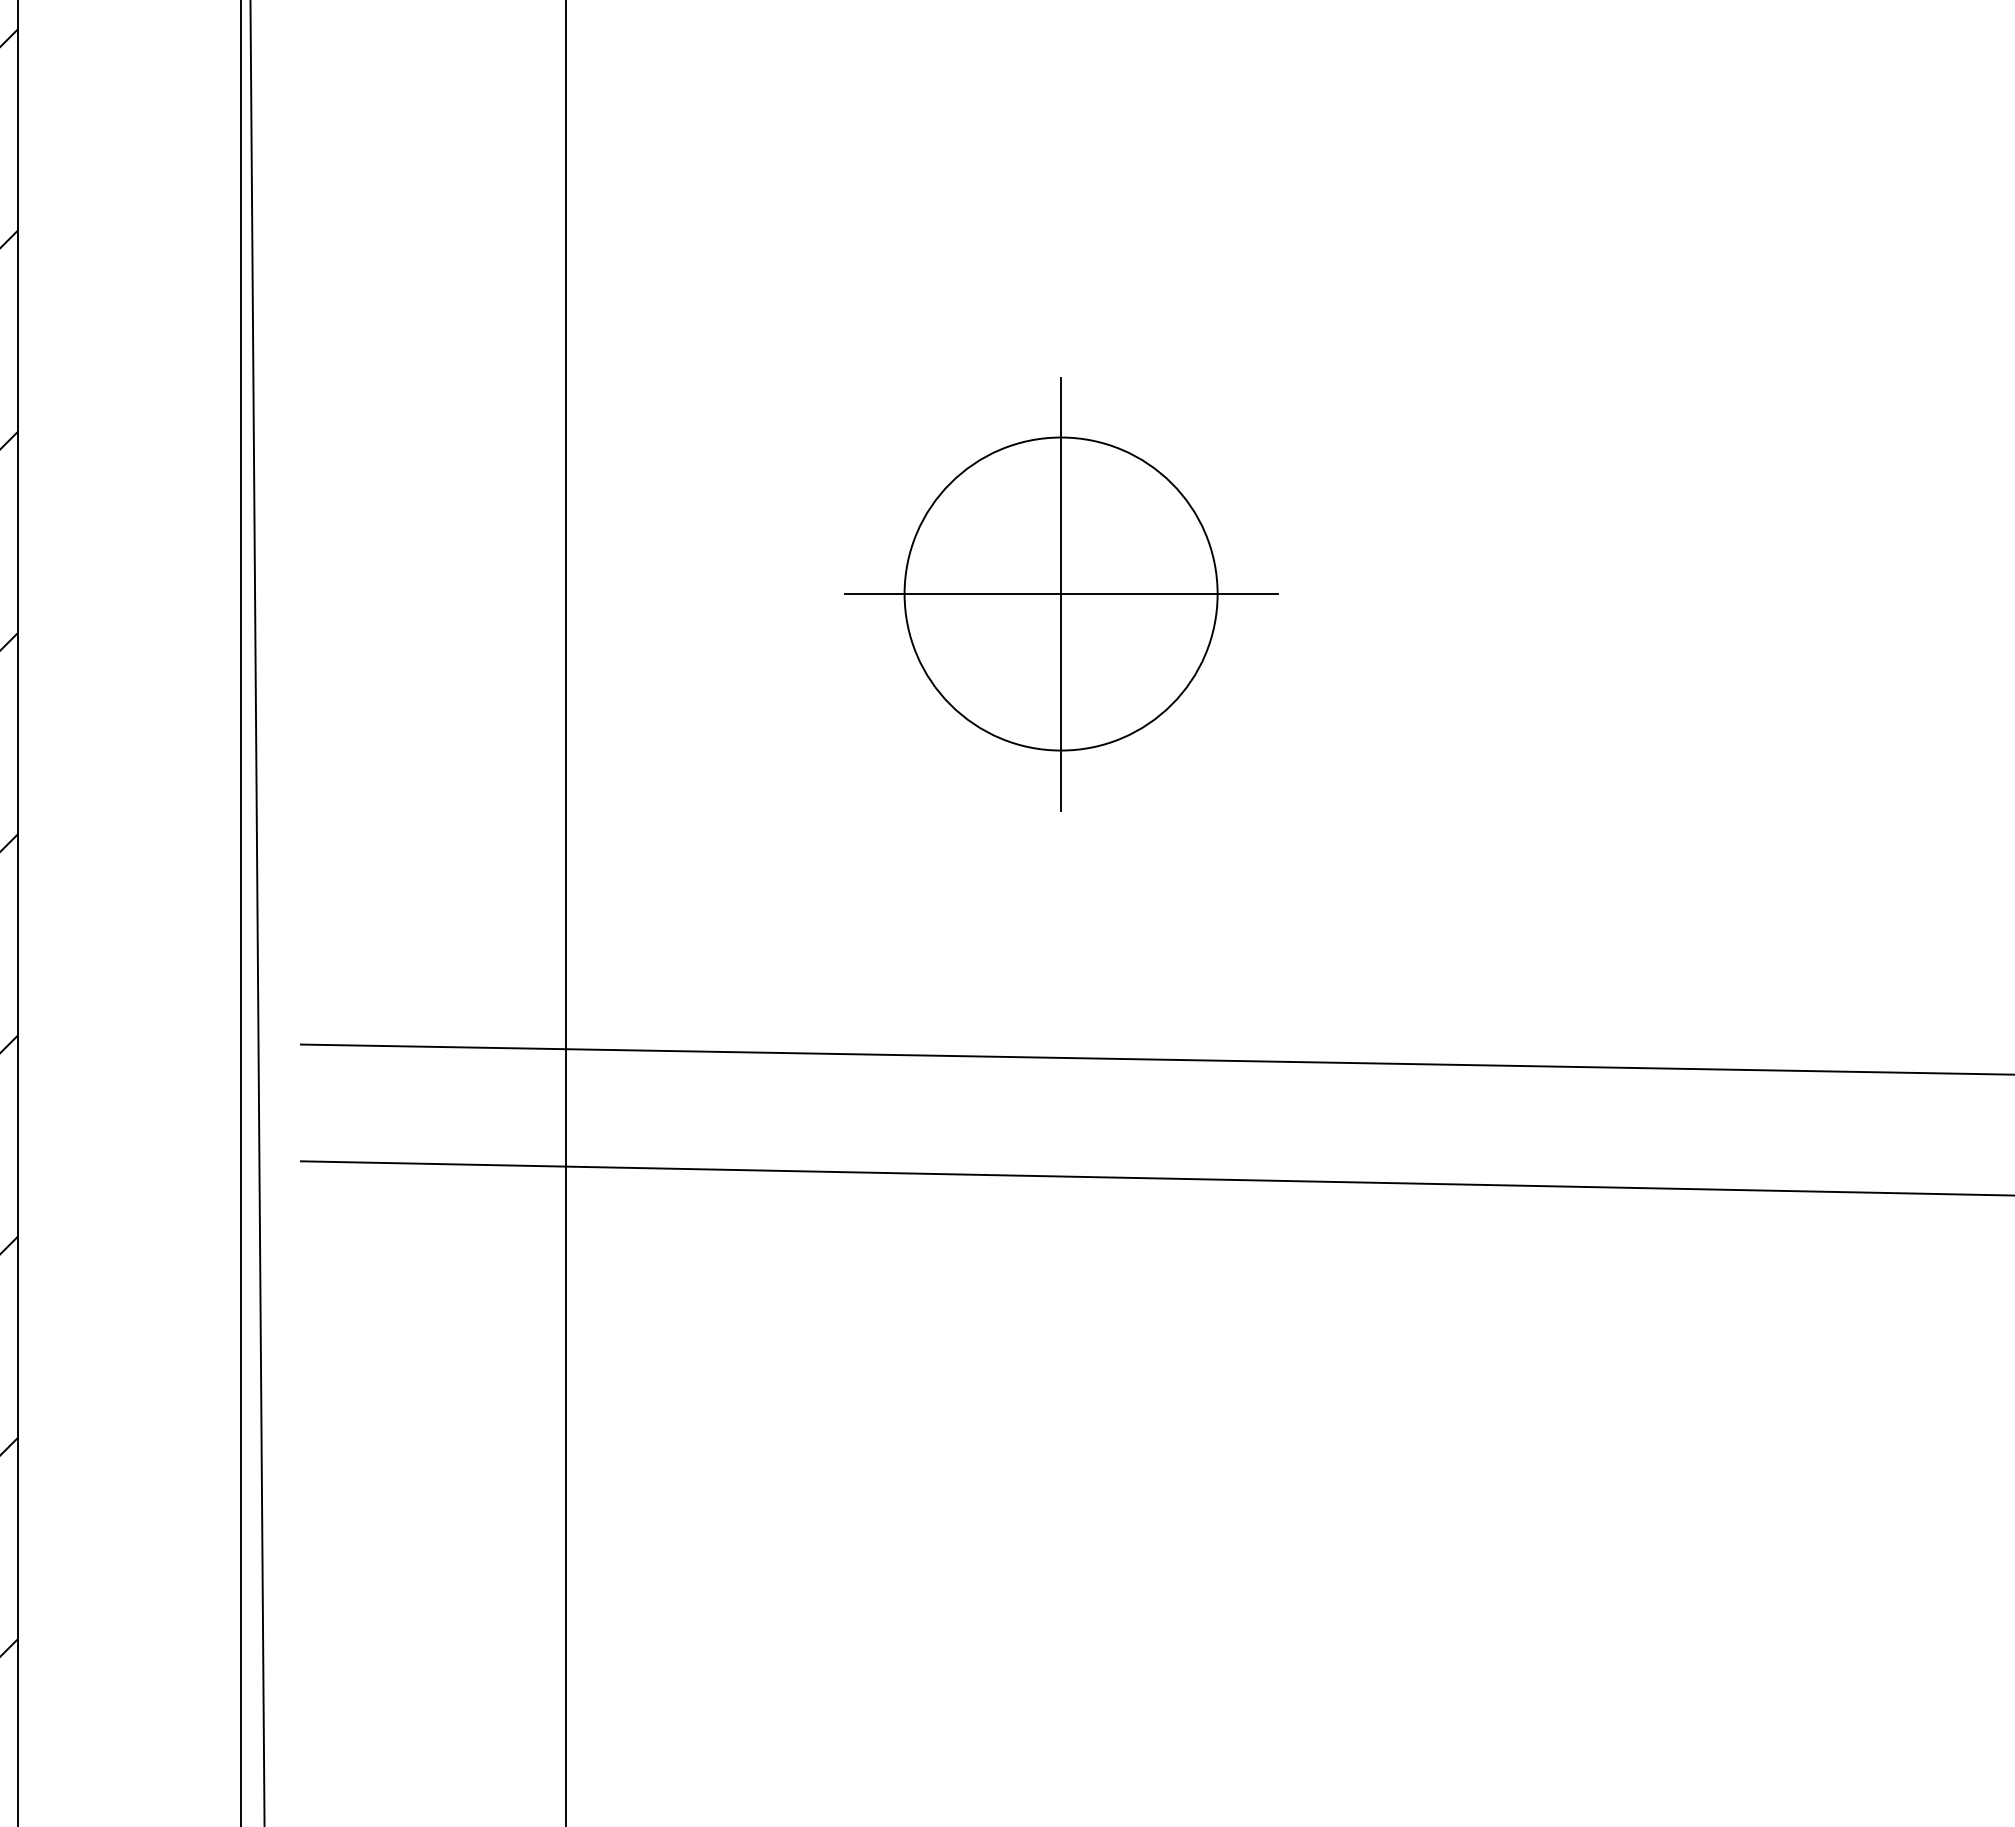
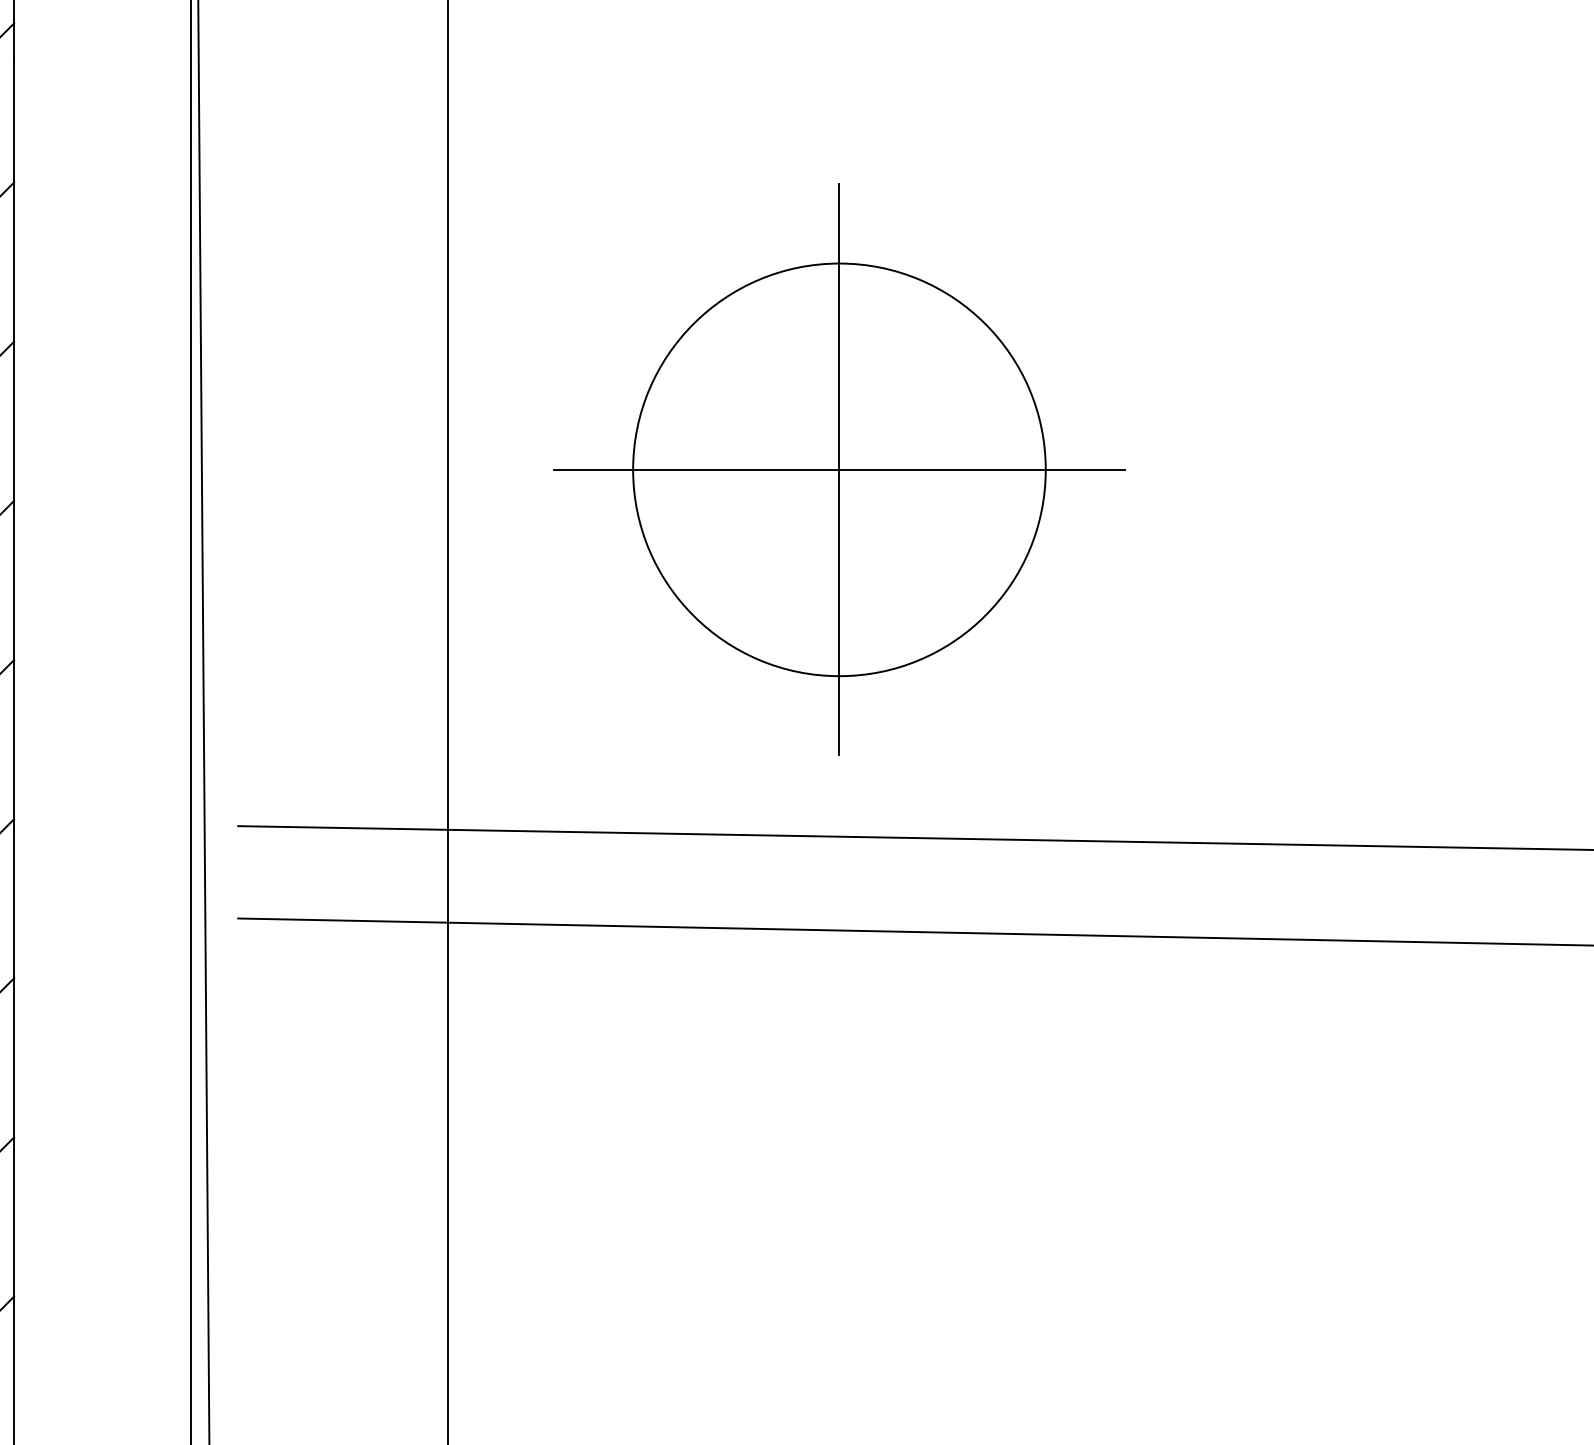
part: (1060, 593) -> (838, 469), size x1.67

